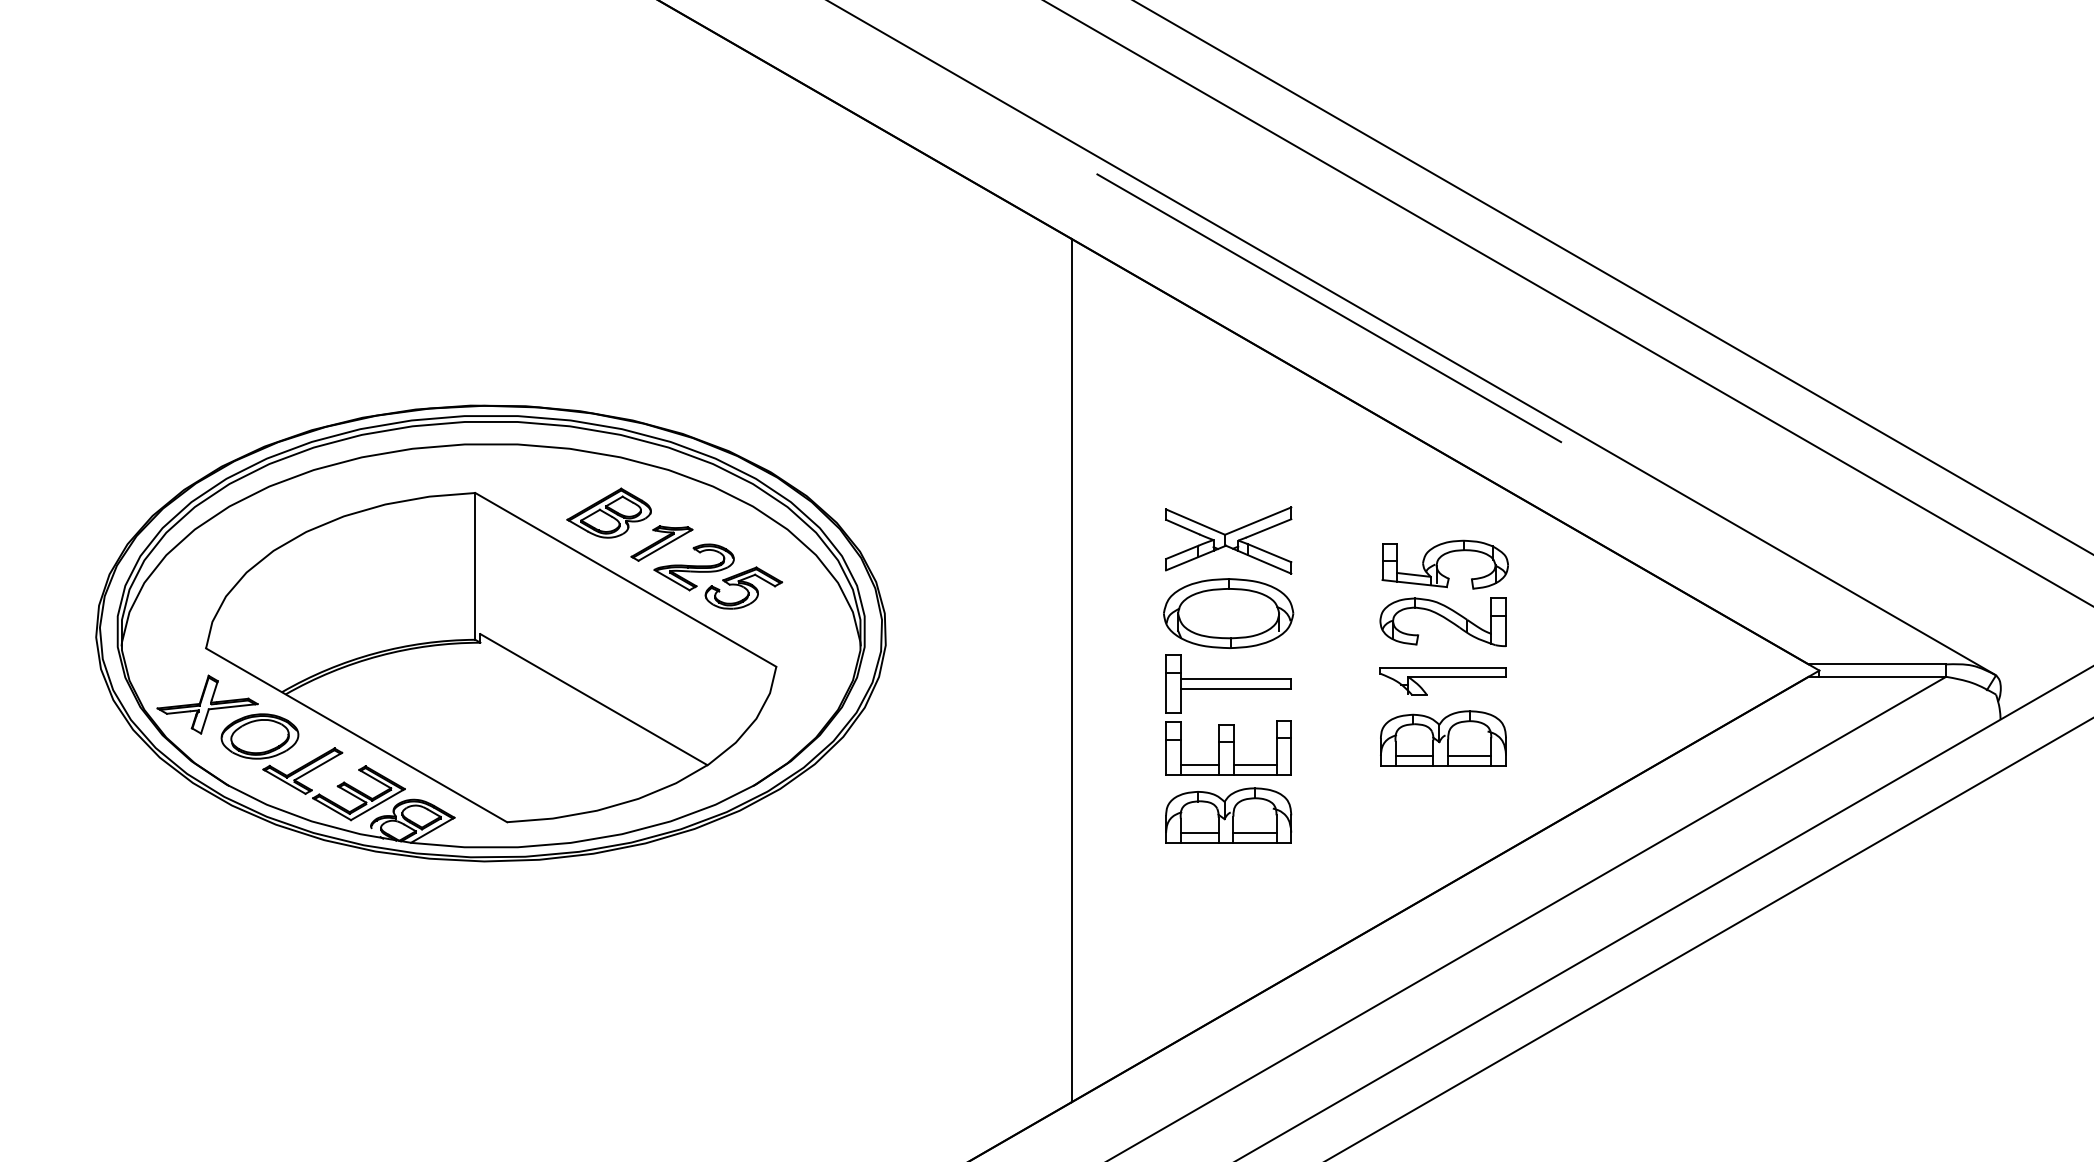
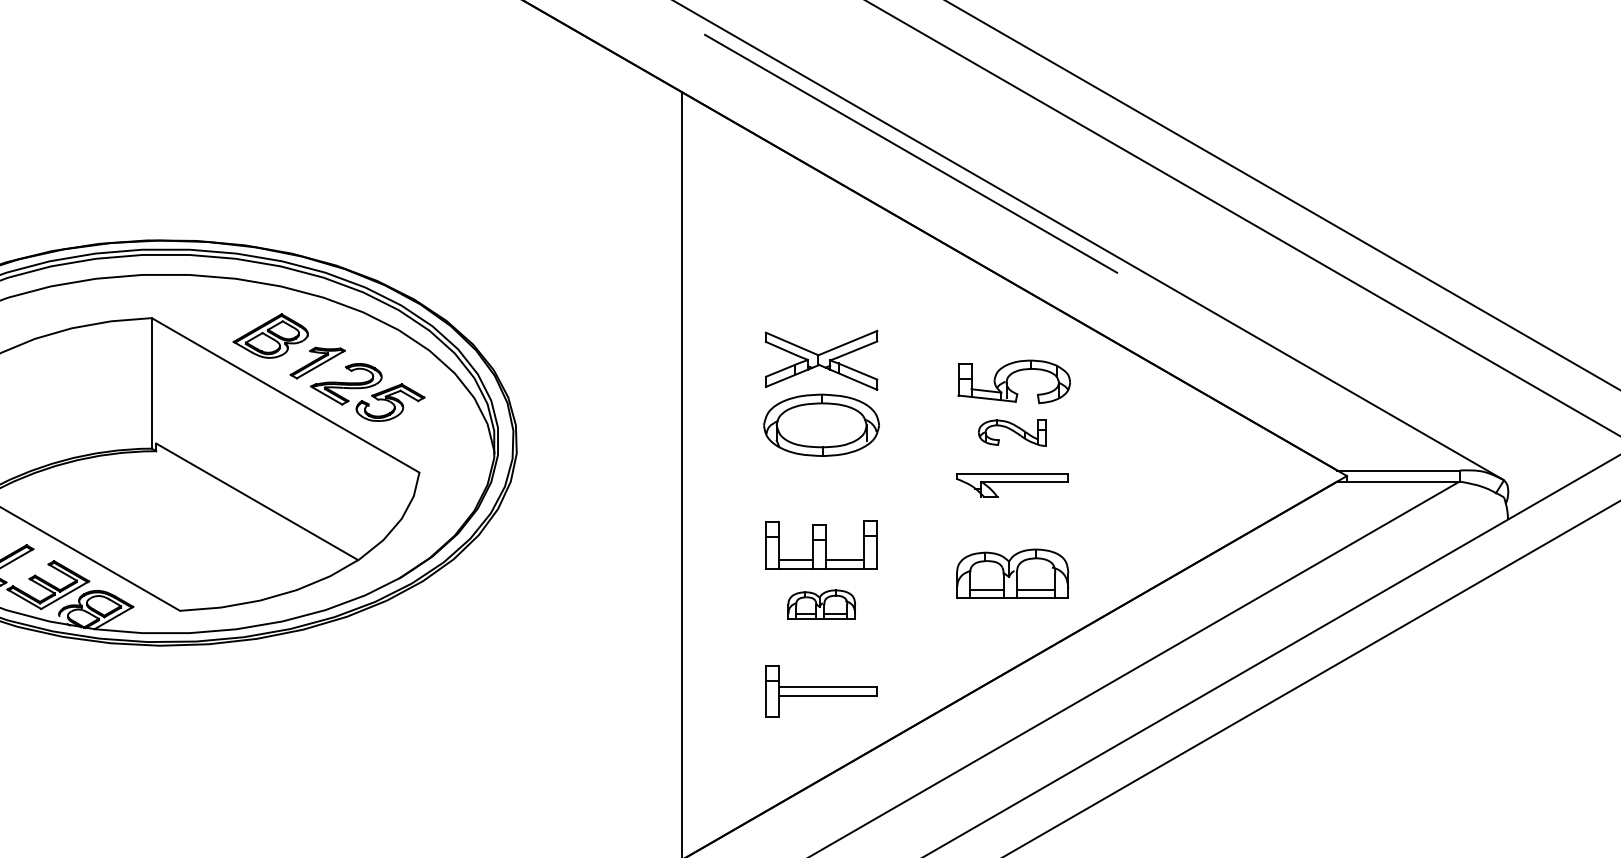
part: (1442, 622) -> (1011, 433), size x0.6
part: (1228, 683) -> (821, 691), moved
part: (1443, 738) -> (1012, 573), moved
part: (1228, 815) -> (821, 604), size x0.6

